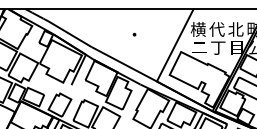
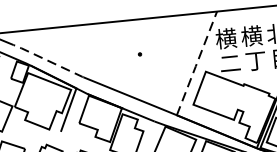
text: (216, 29) -> (251, 36), 代 -> 横
line: (67, 32) -> (48, 60), solid -> dashed
line: (175, 45) -> (197, 63), solid -> dashed

